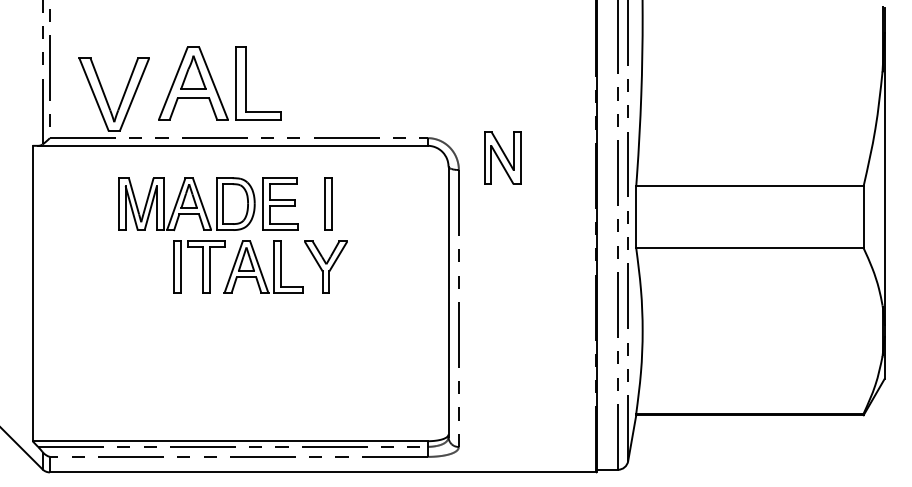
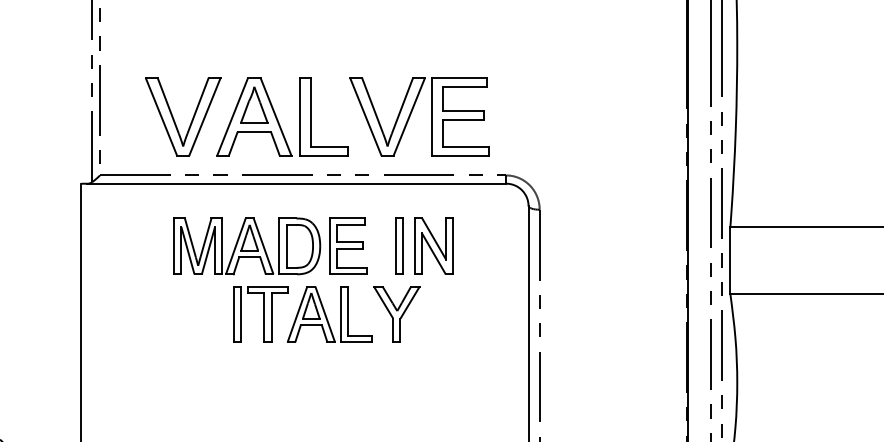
part: (340, 79) -> (412, 112), added
part: (106, 97) -> (174, 119), moved
part: (502, 157) -> (433, 245), moved

